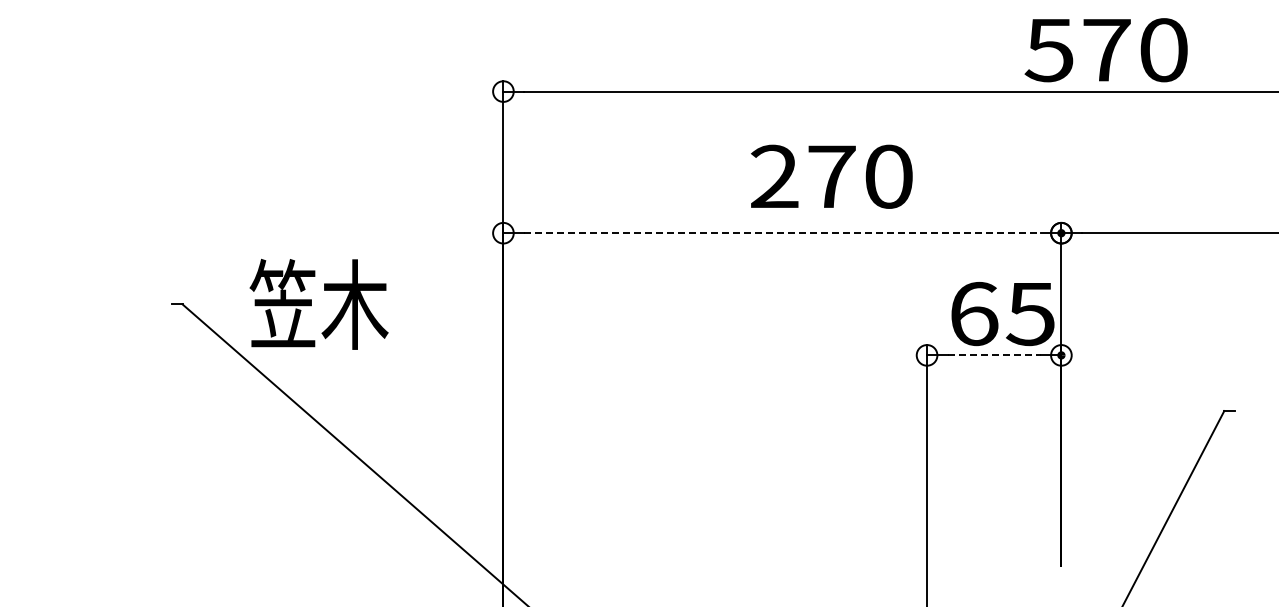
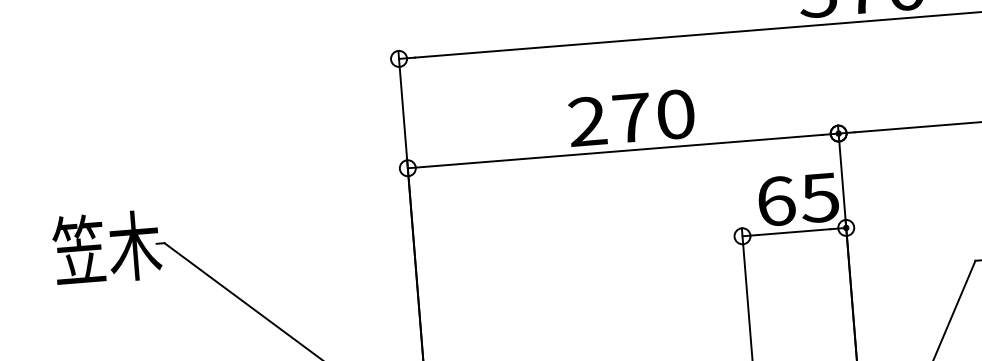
text: (831, 176) -> (631, 117), moved
line: (782, 233) -> (623, 151), dashed -> solid
text: (318, 303) -> (106, 247), moved
line: (994, 355) -> (794, 232), dashed -> solid

